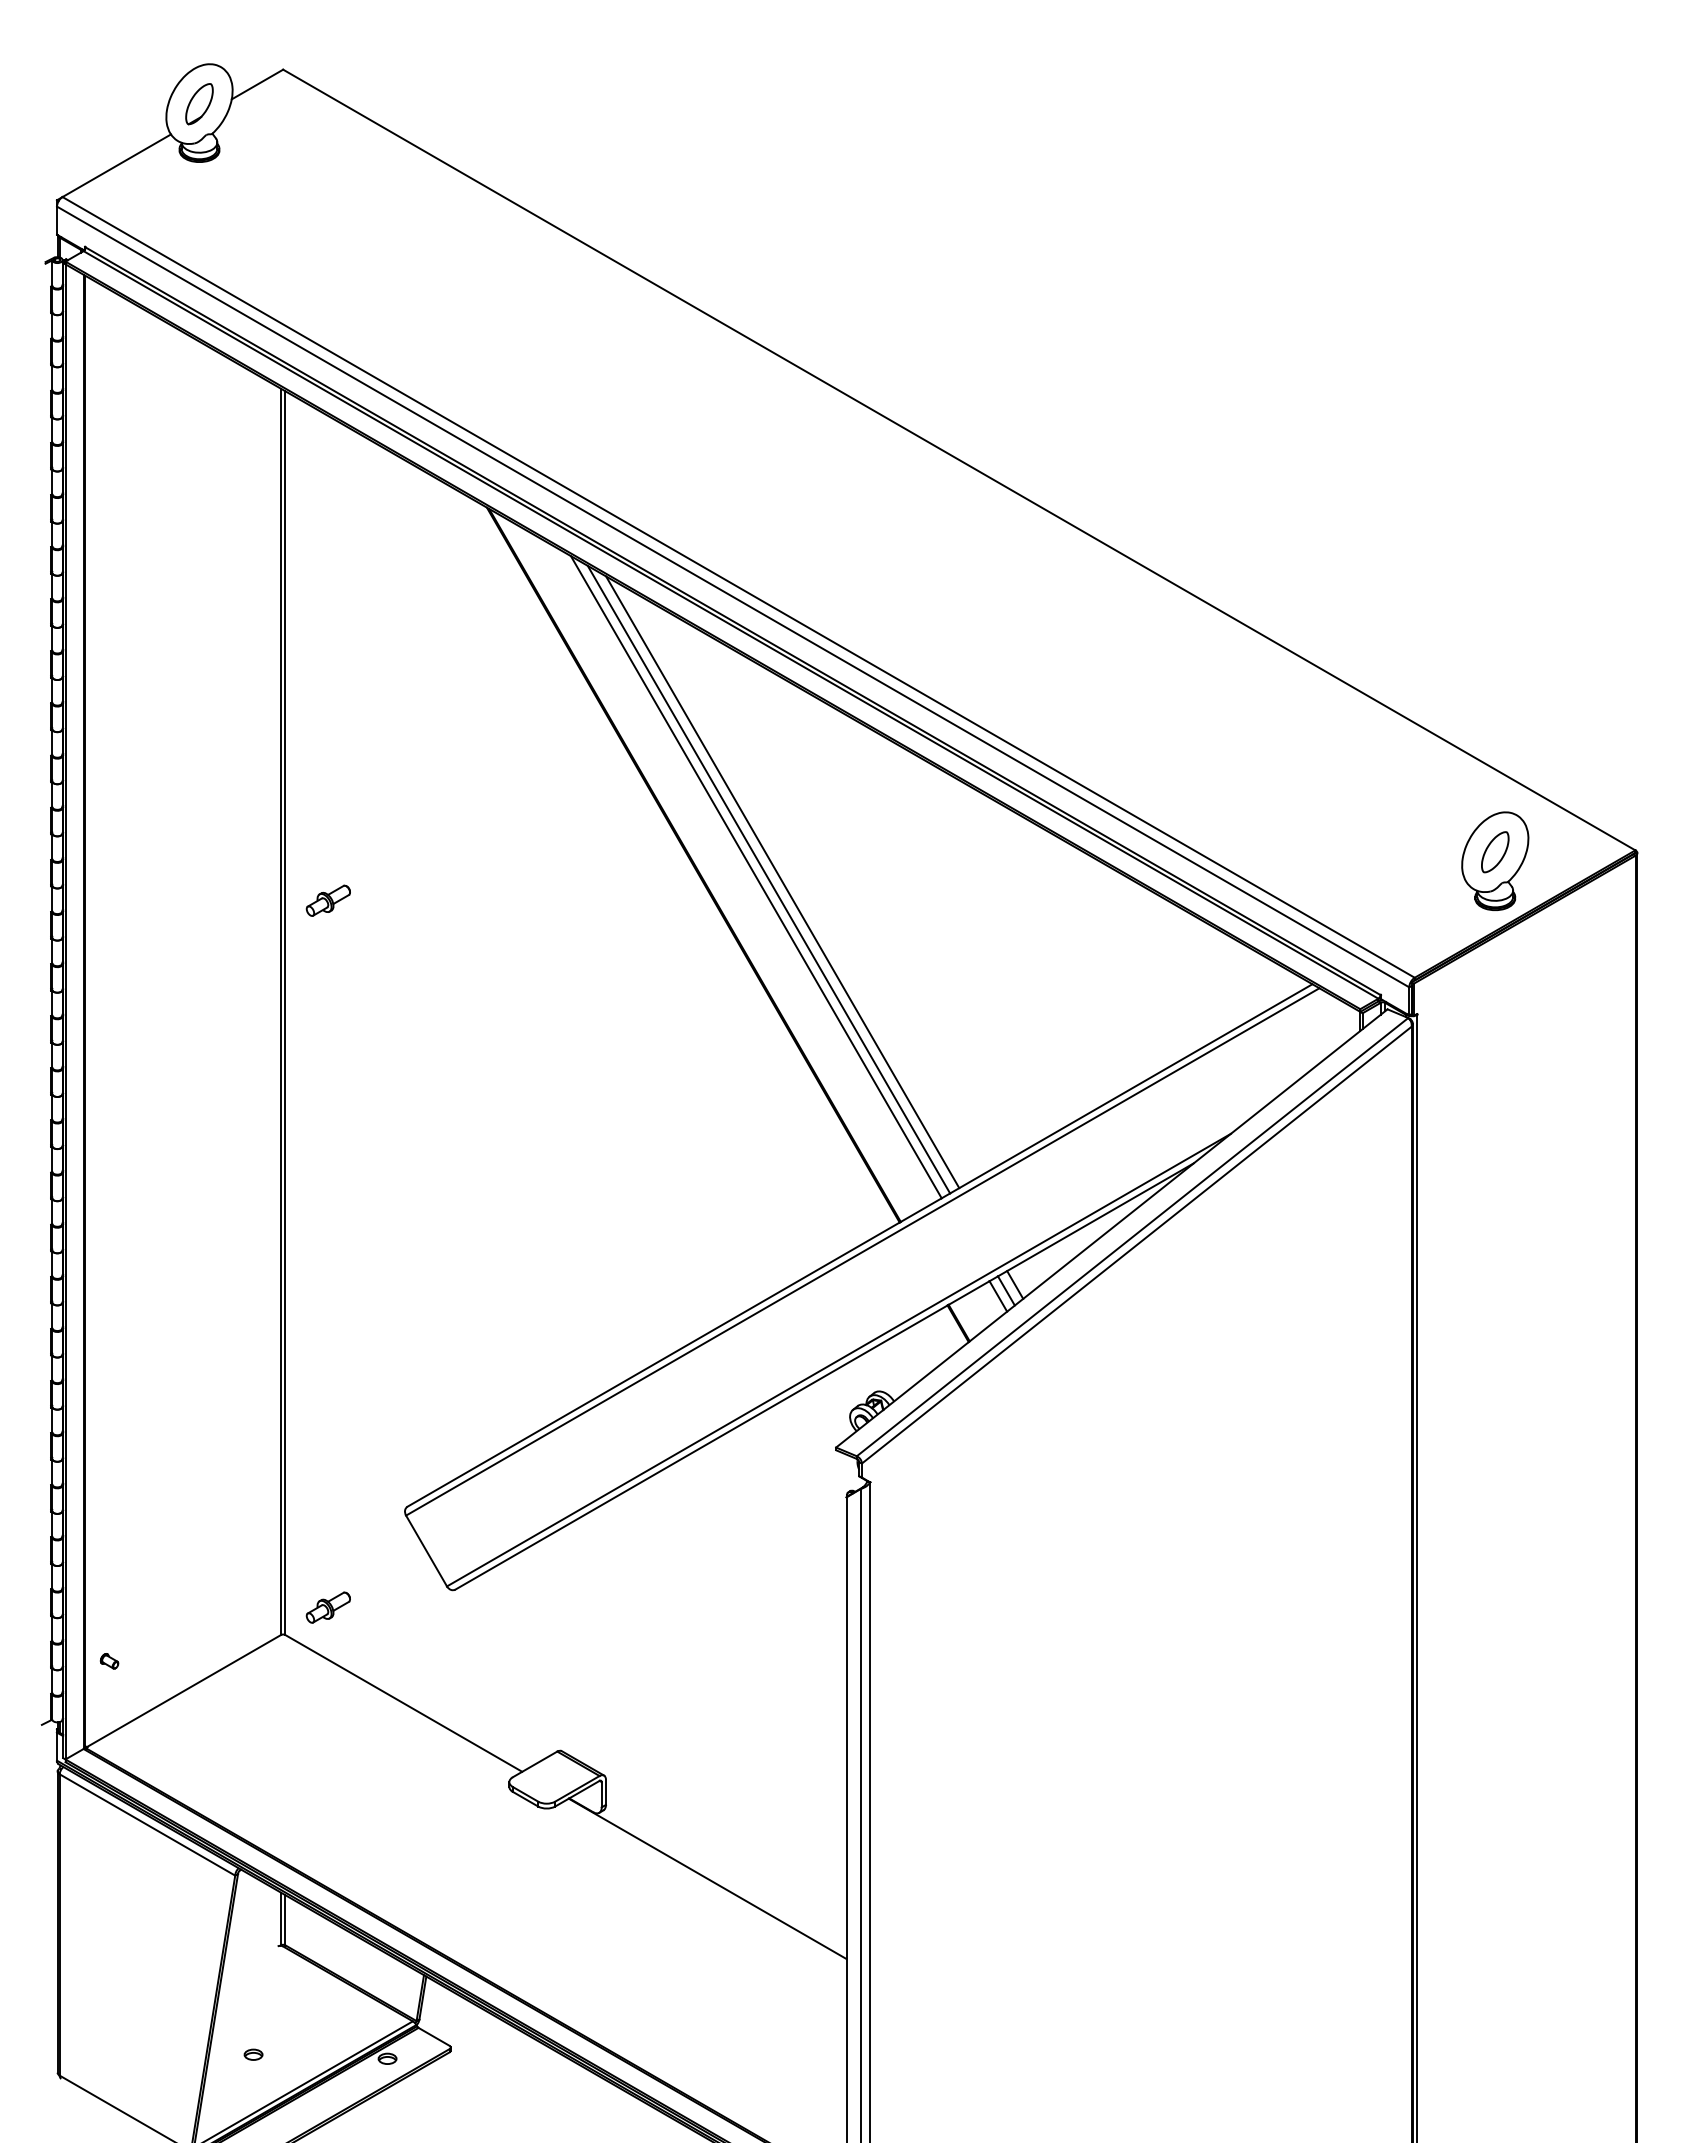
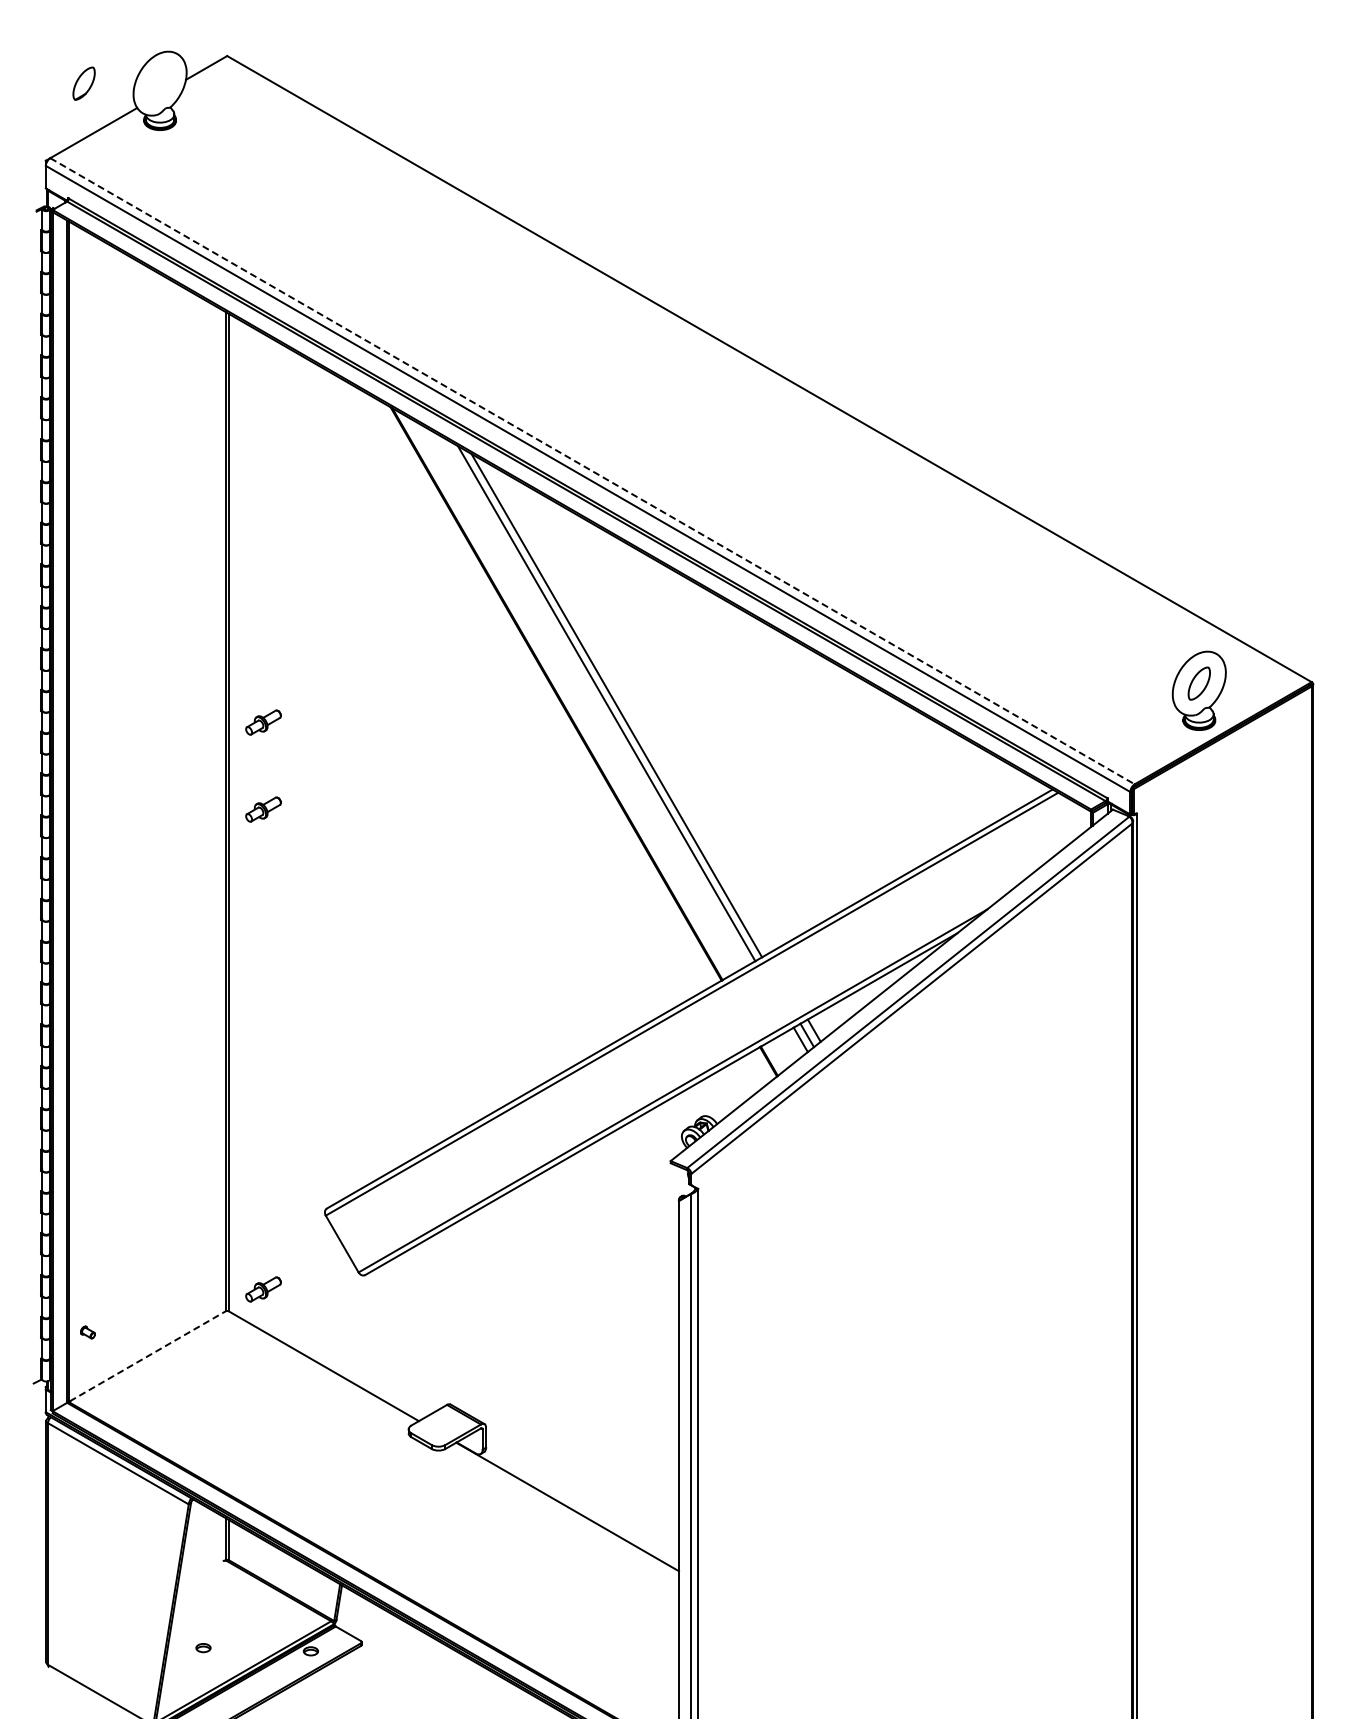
part: (198, 103) -> (83, 83), moved
line: (738, 587) -> (592, 471), solid -> dashed
line: (782, 881) -> (627, 707), removed
part: (328, 1009) -> (263, 809), added
line: (183, 1691) -> (147, 1356), solid -> dashed

